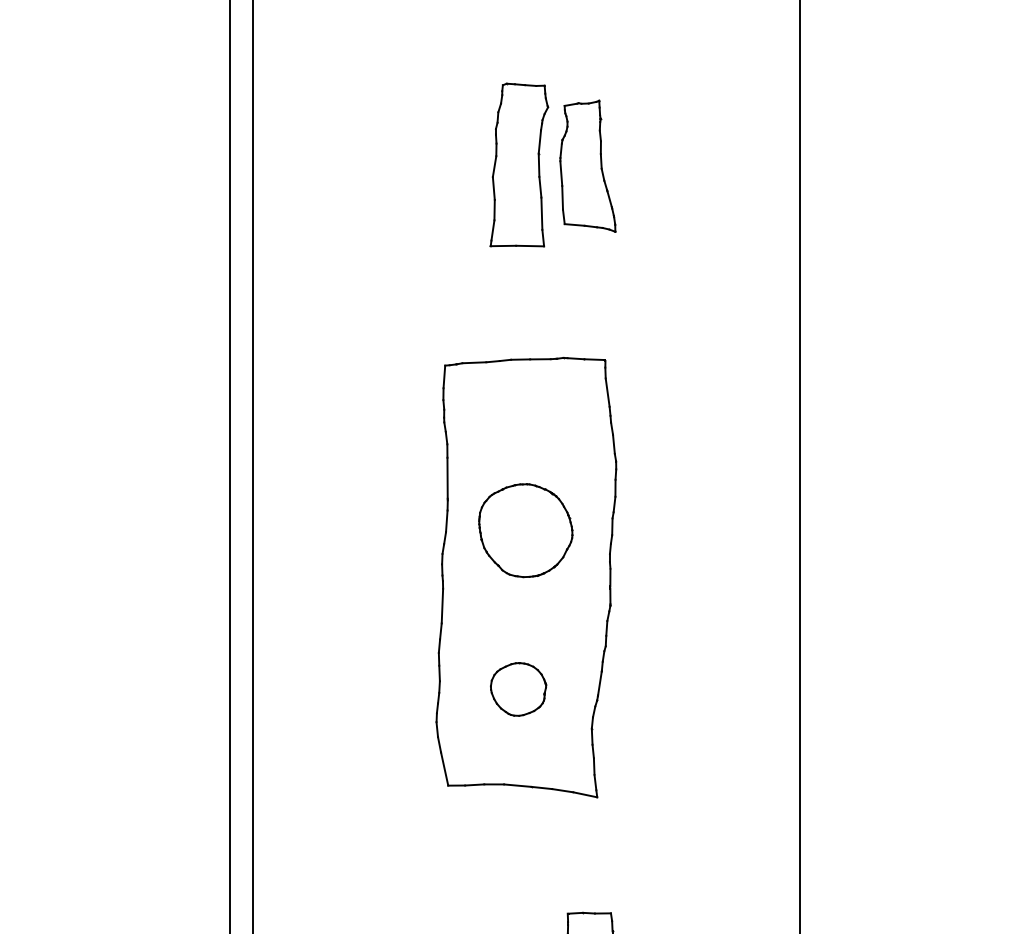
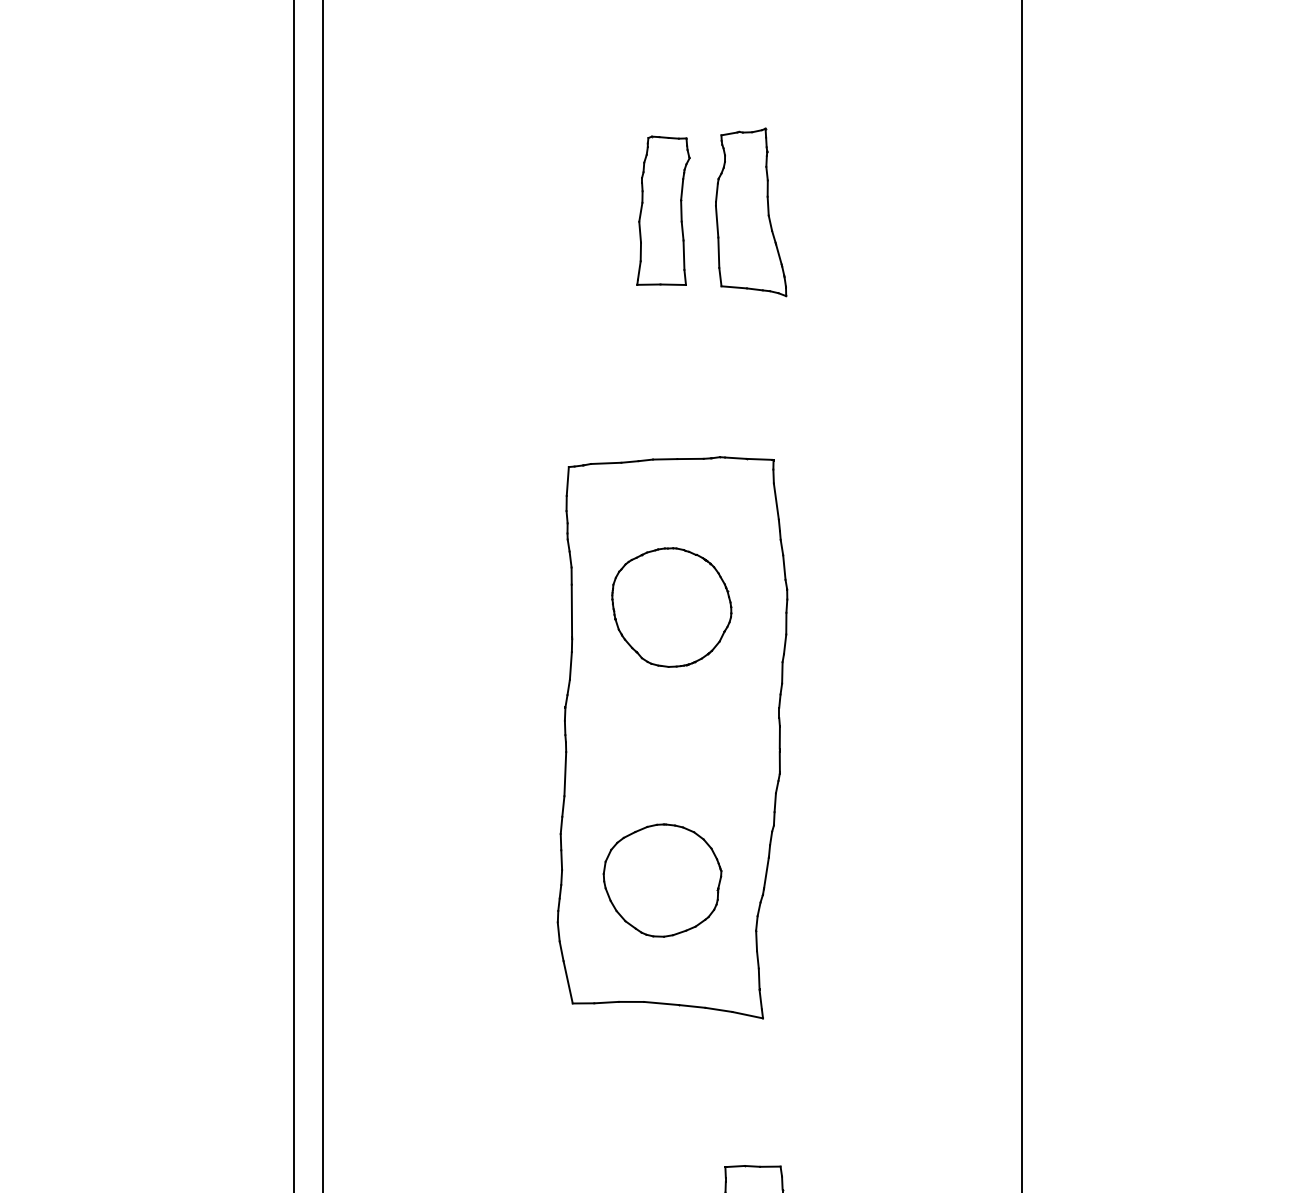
part: (518, 164) -> (662, 210), size x0.71
part: (525, 530) -> (671, 607), moved
part: (518, 689) -> (662, 880), size x1.67

